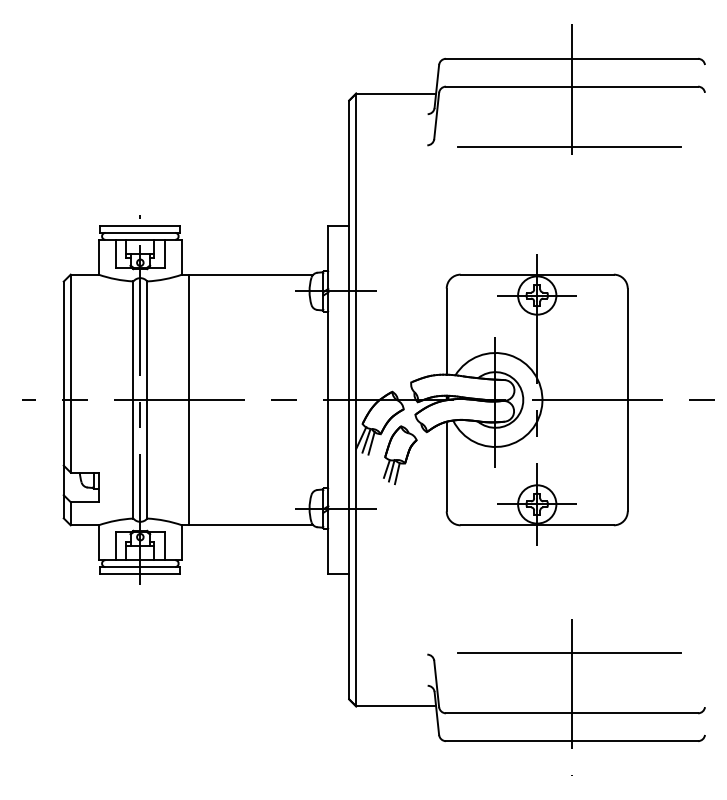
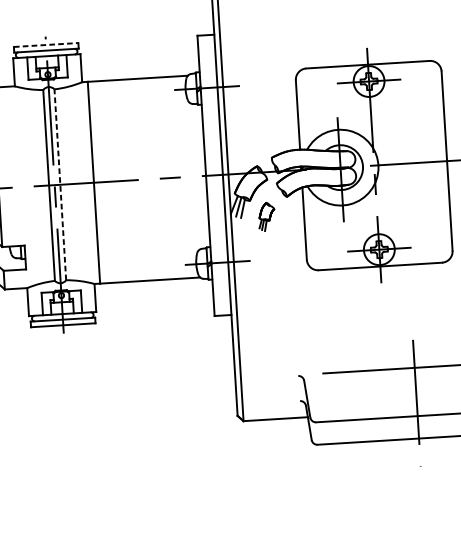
line: (140, 225) -> (46, 44), solid -> dashed
line: (147, 399) -> (60, 184), solid -> dashed
part: (400, 455) -> (266, 217), size x0.6

